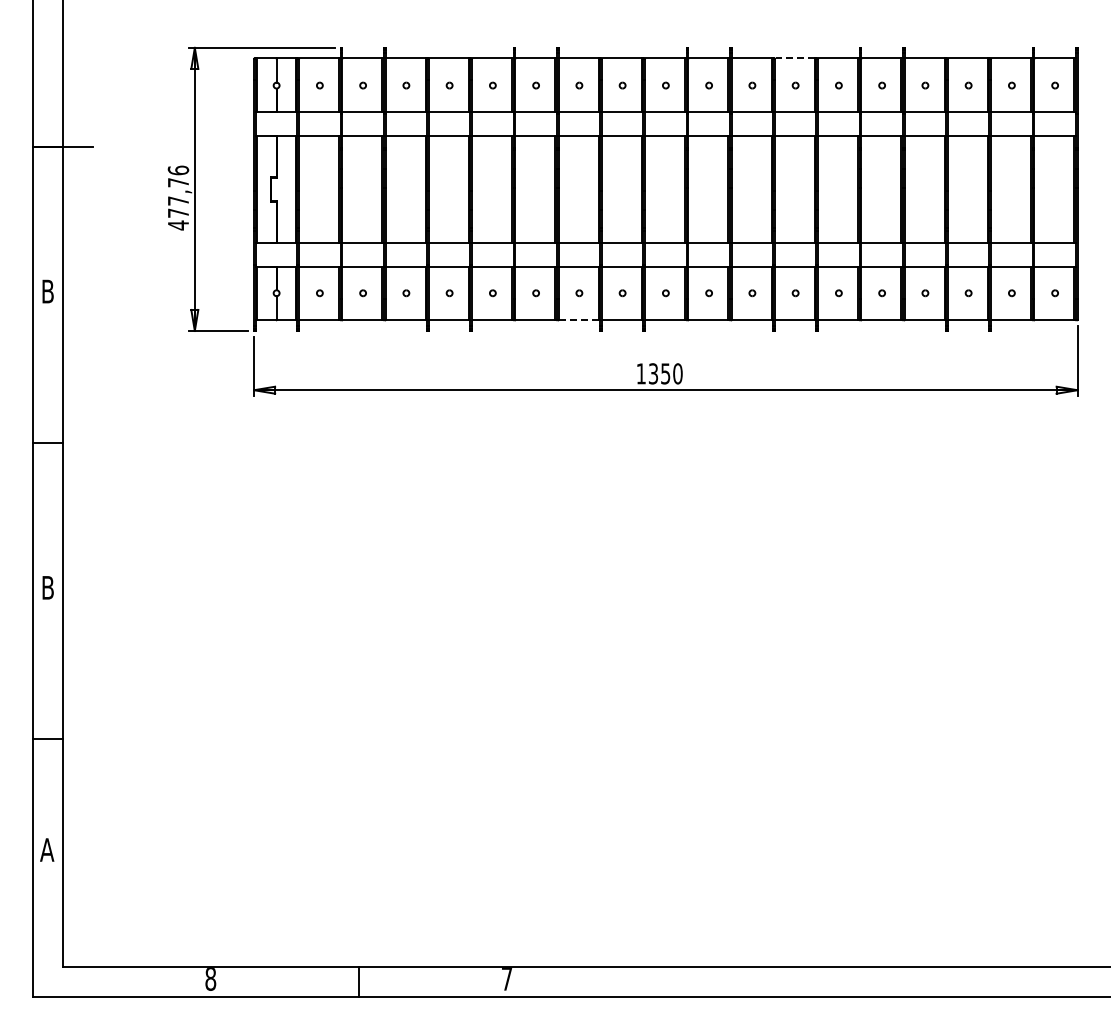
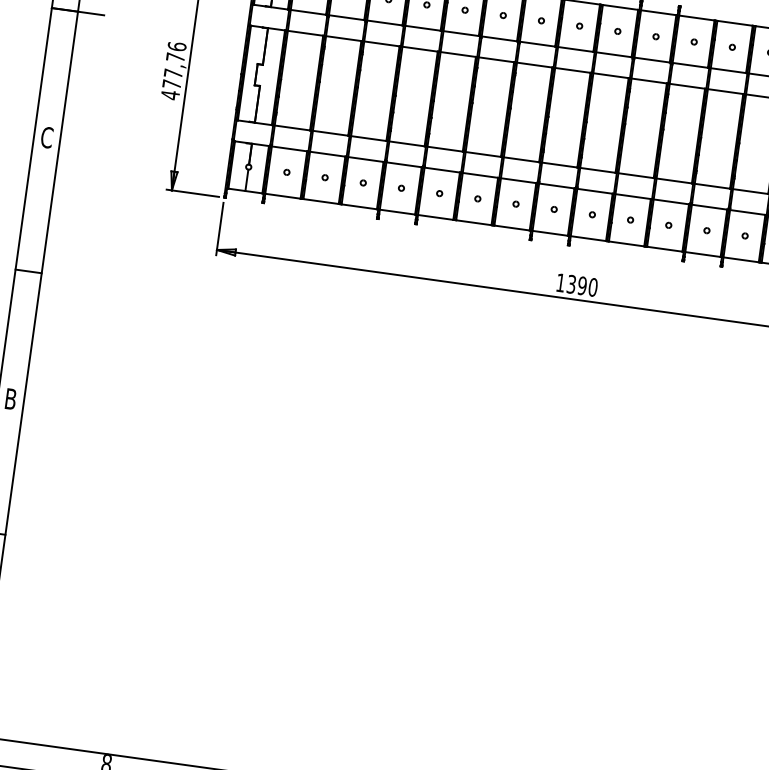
line: (795, 58) -> (735, 23), dashed -> solid
text: (47, 291) -> (46, 137), B -> C
line: (578, 320) -> (511, 228), dashed -> solid
text: (665, 373) -> (582, 285), 1350 -> 1390

